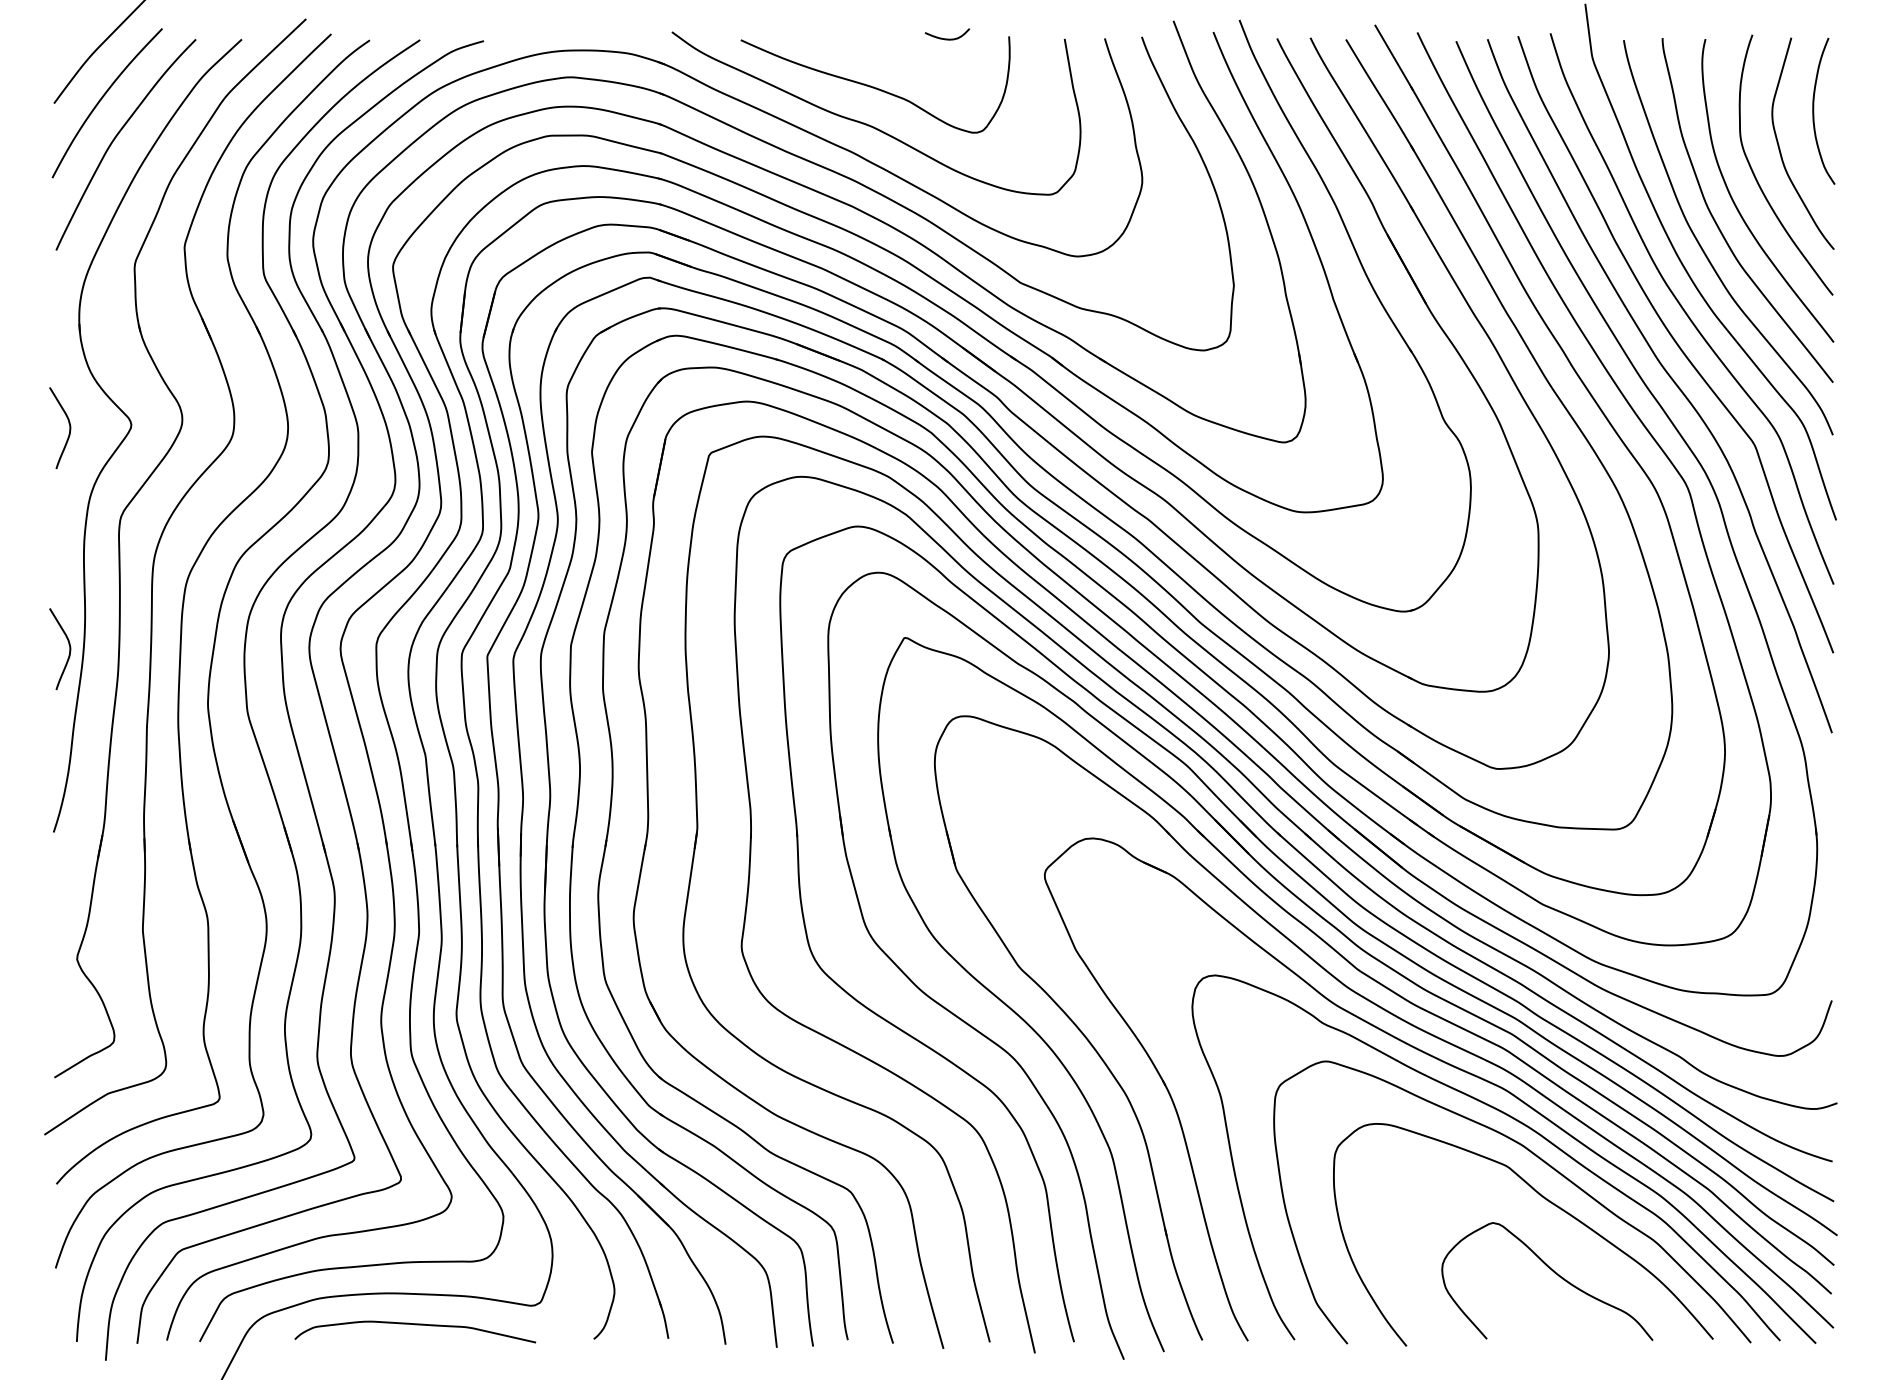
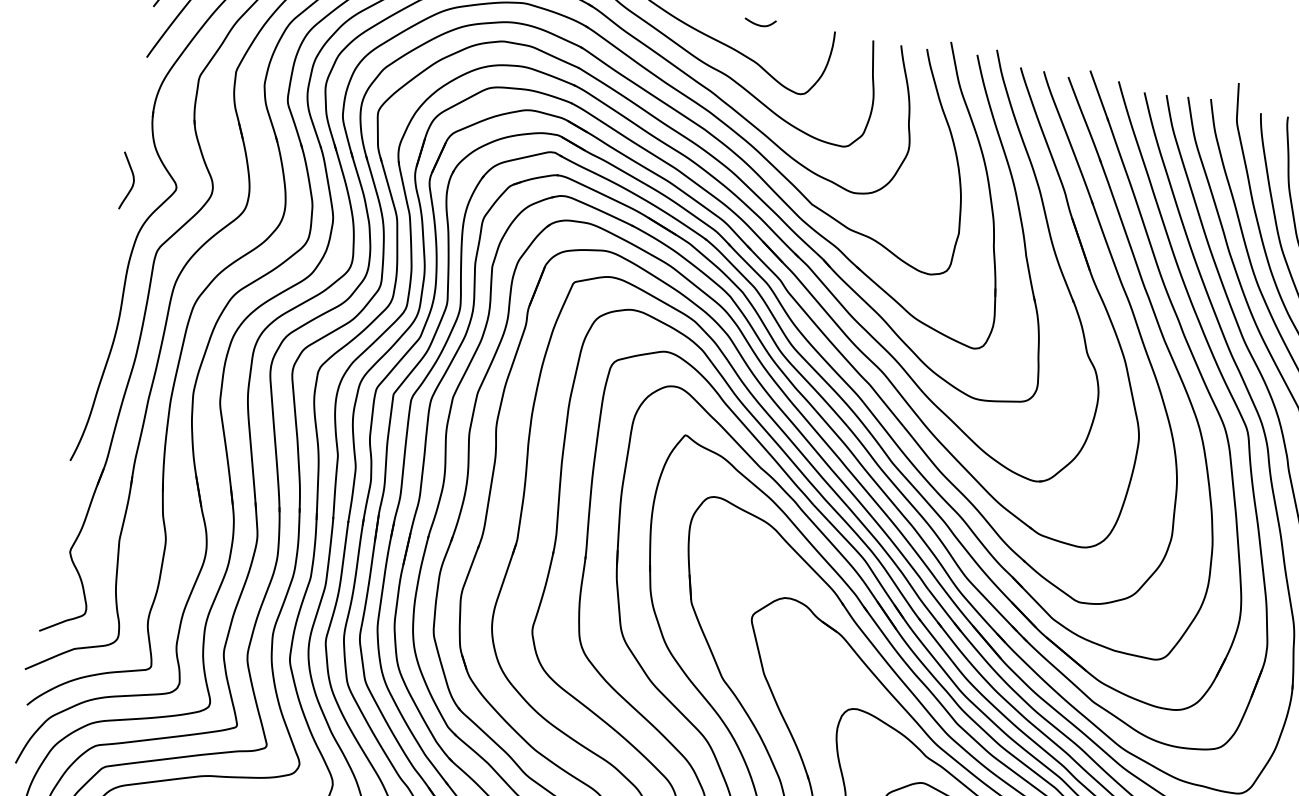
curve: (947, 38) -> (759, 24), moved
curve: (68, 644) -> (104, 332), removed

